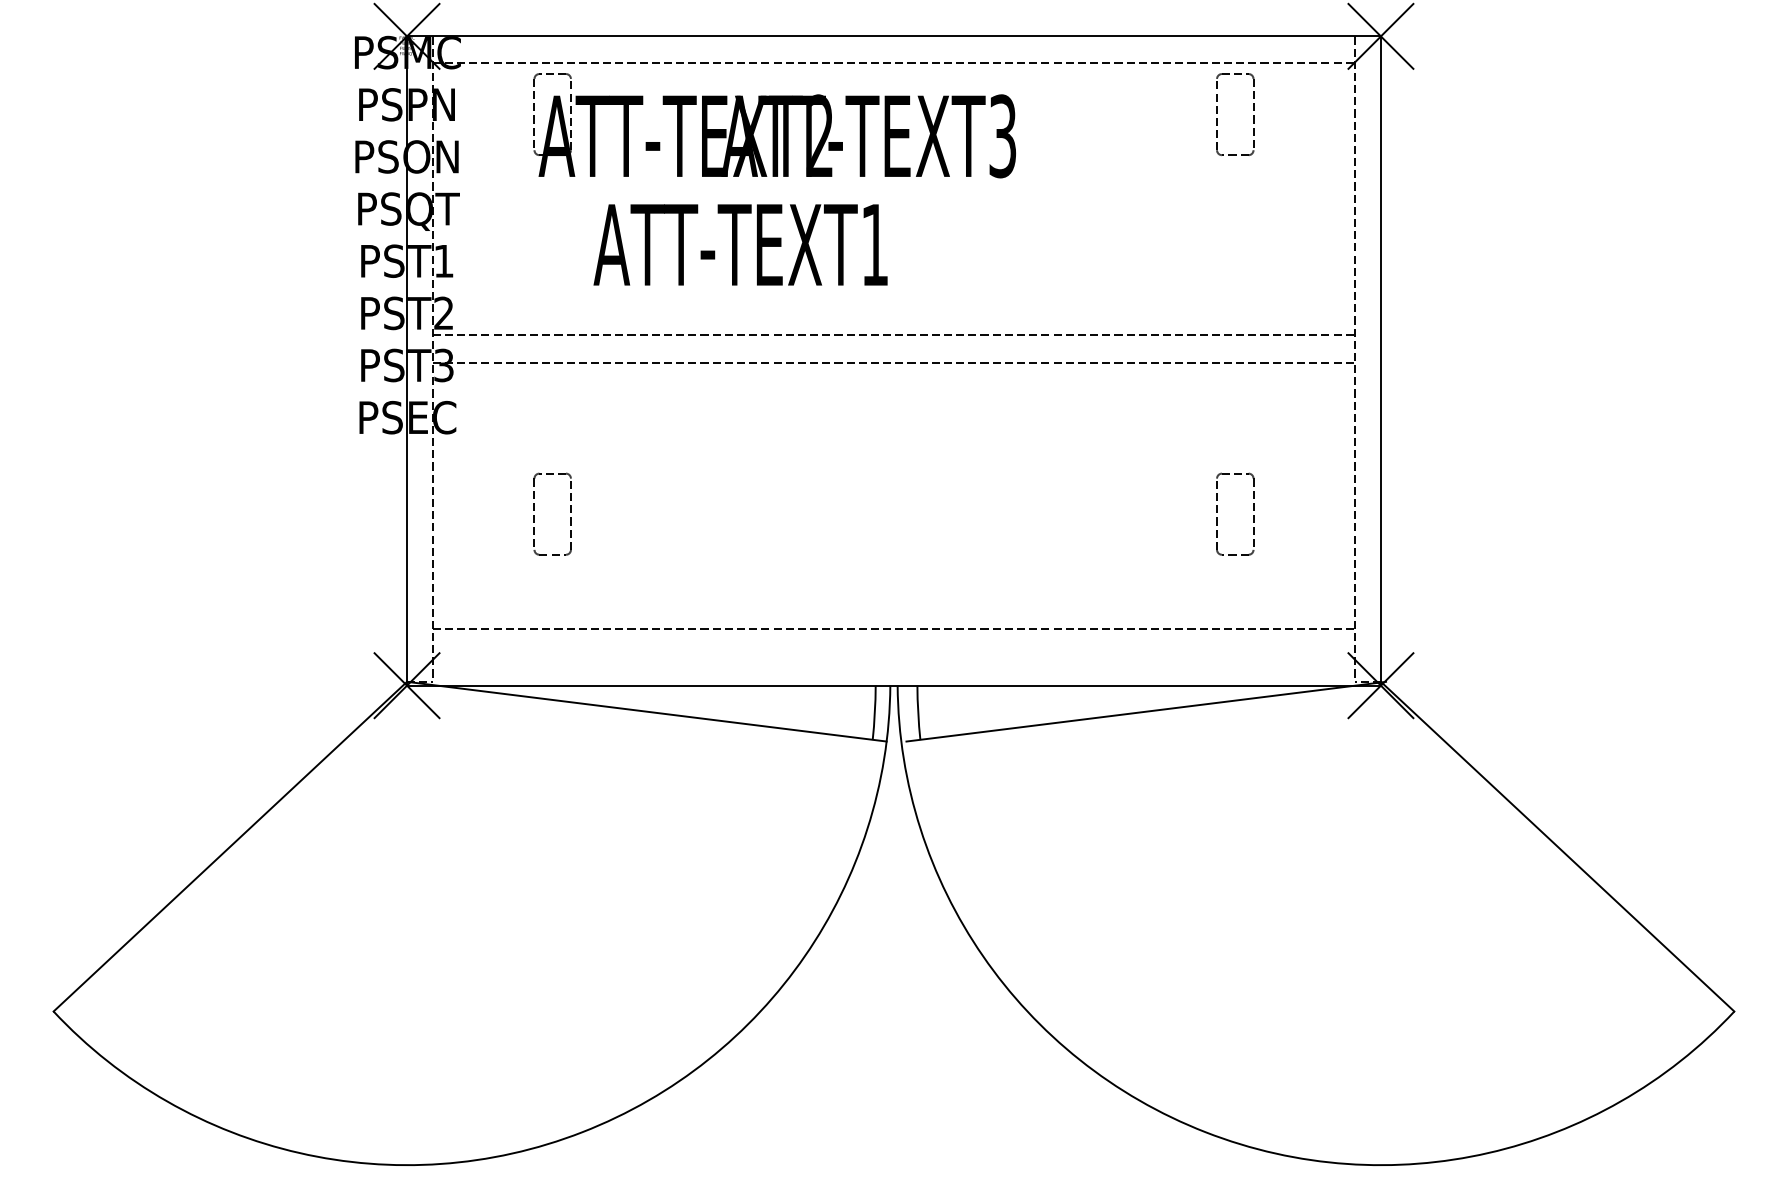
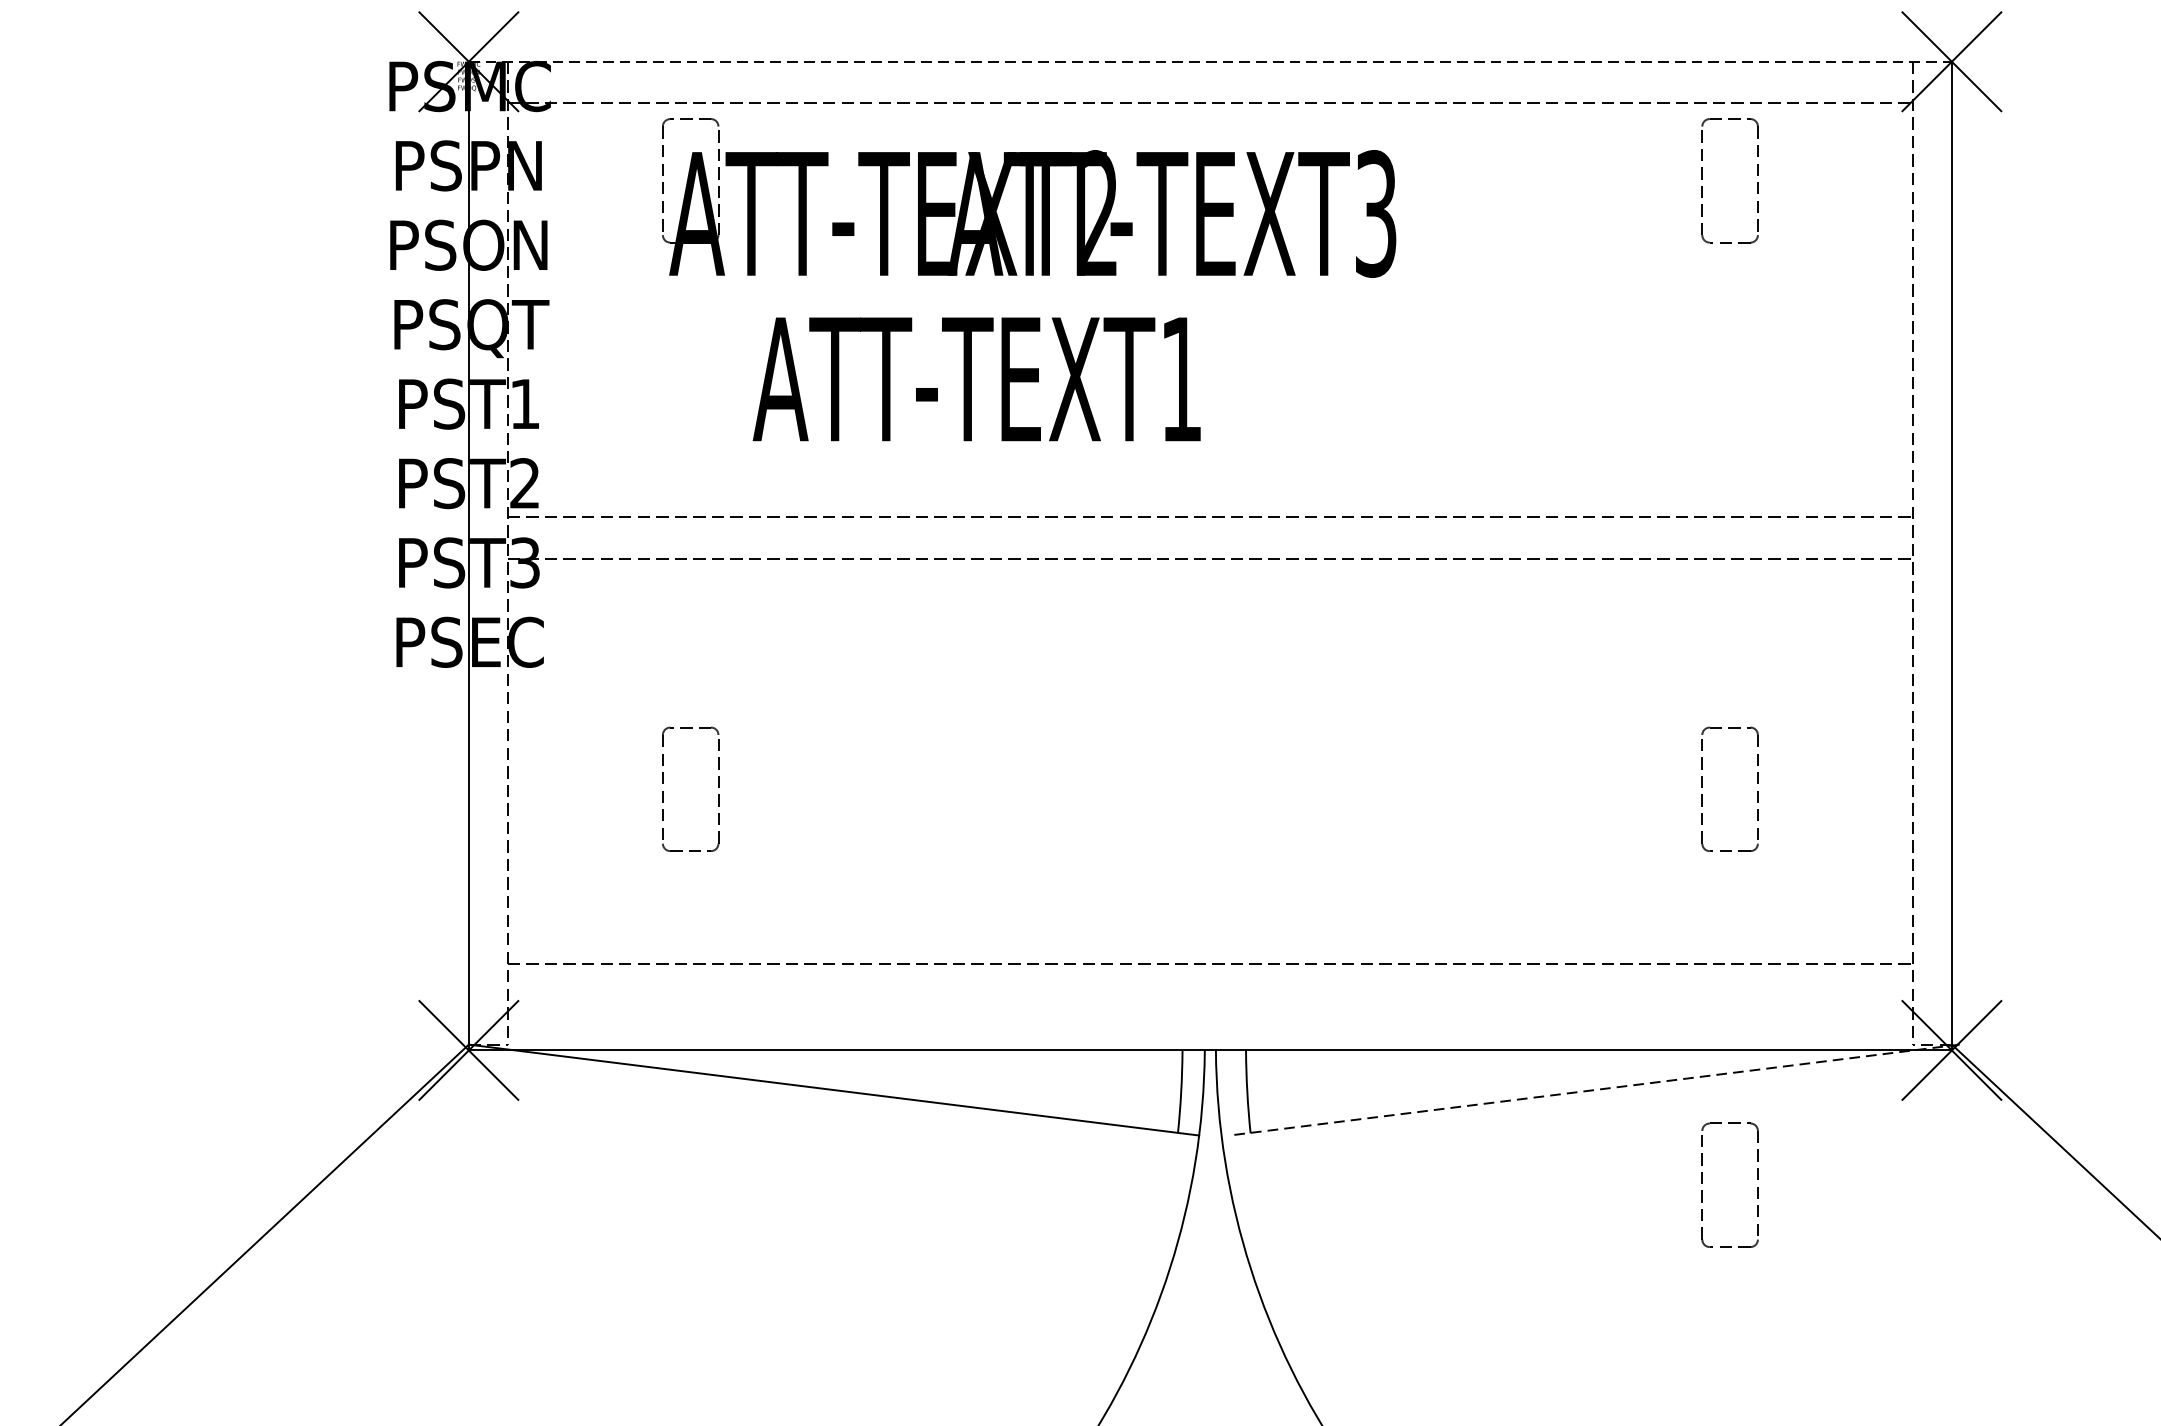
line: (894, 36) -> (1211, 61), solid -> dashed
line: (1146, 711) -> (1594, 1089), solid -> dashed
part: (1217, 772) -> (1703, 1182), added

